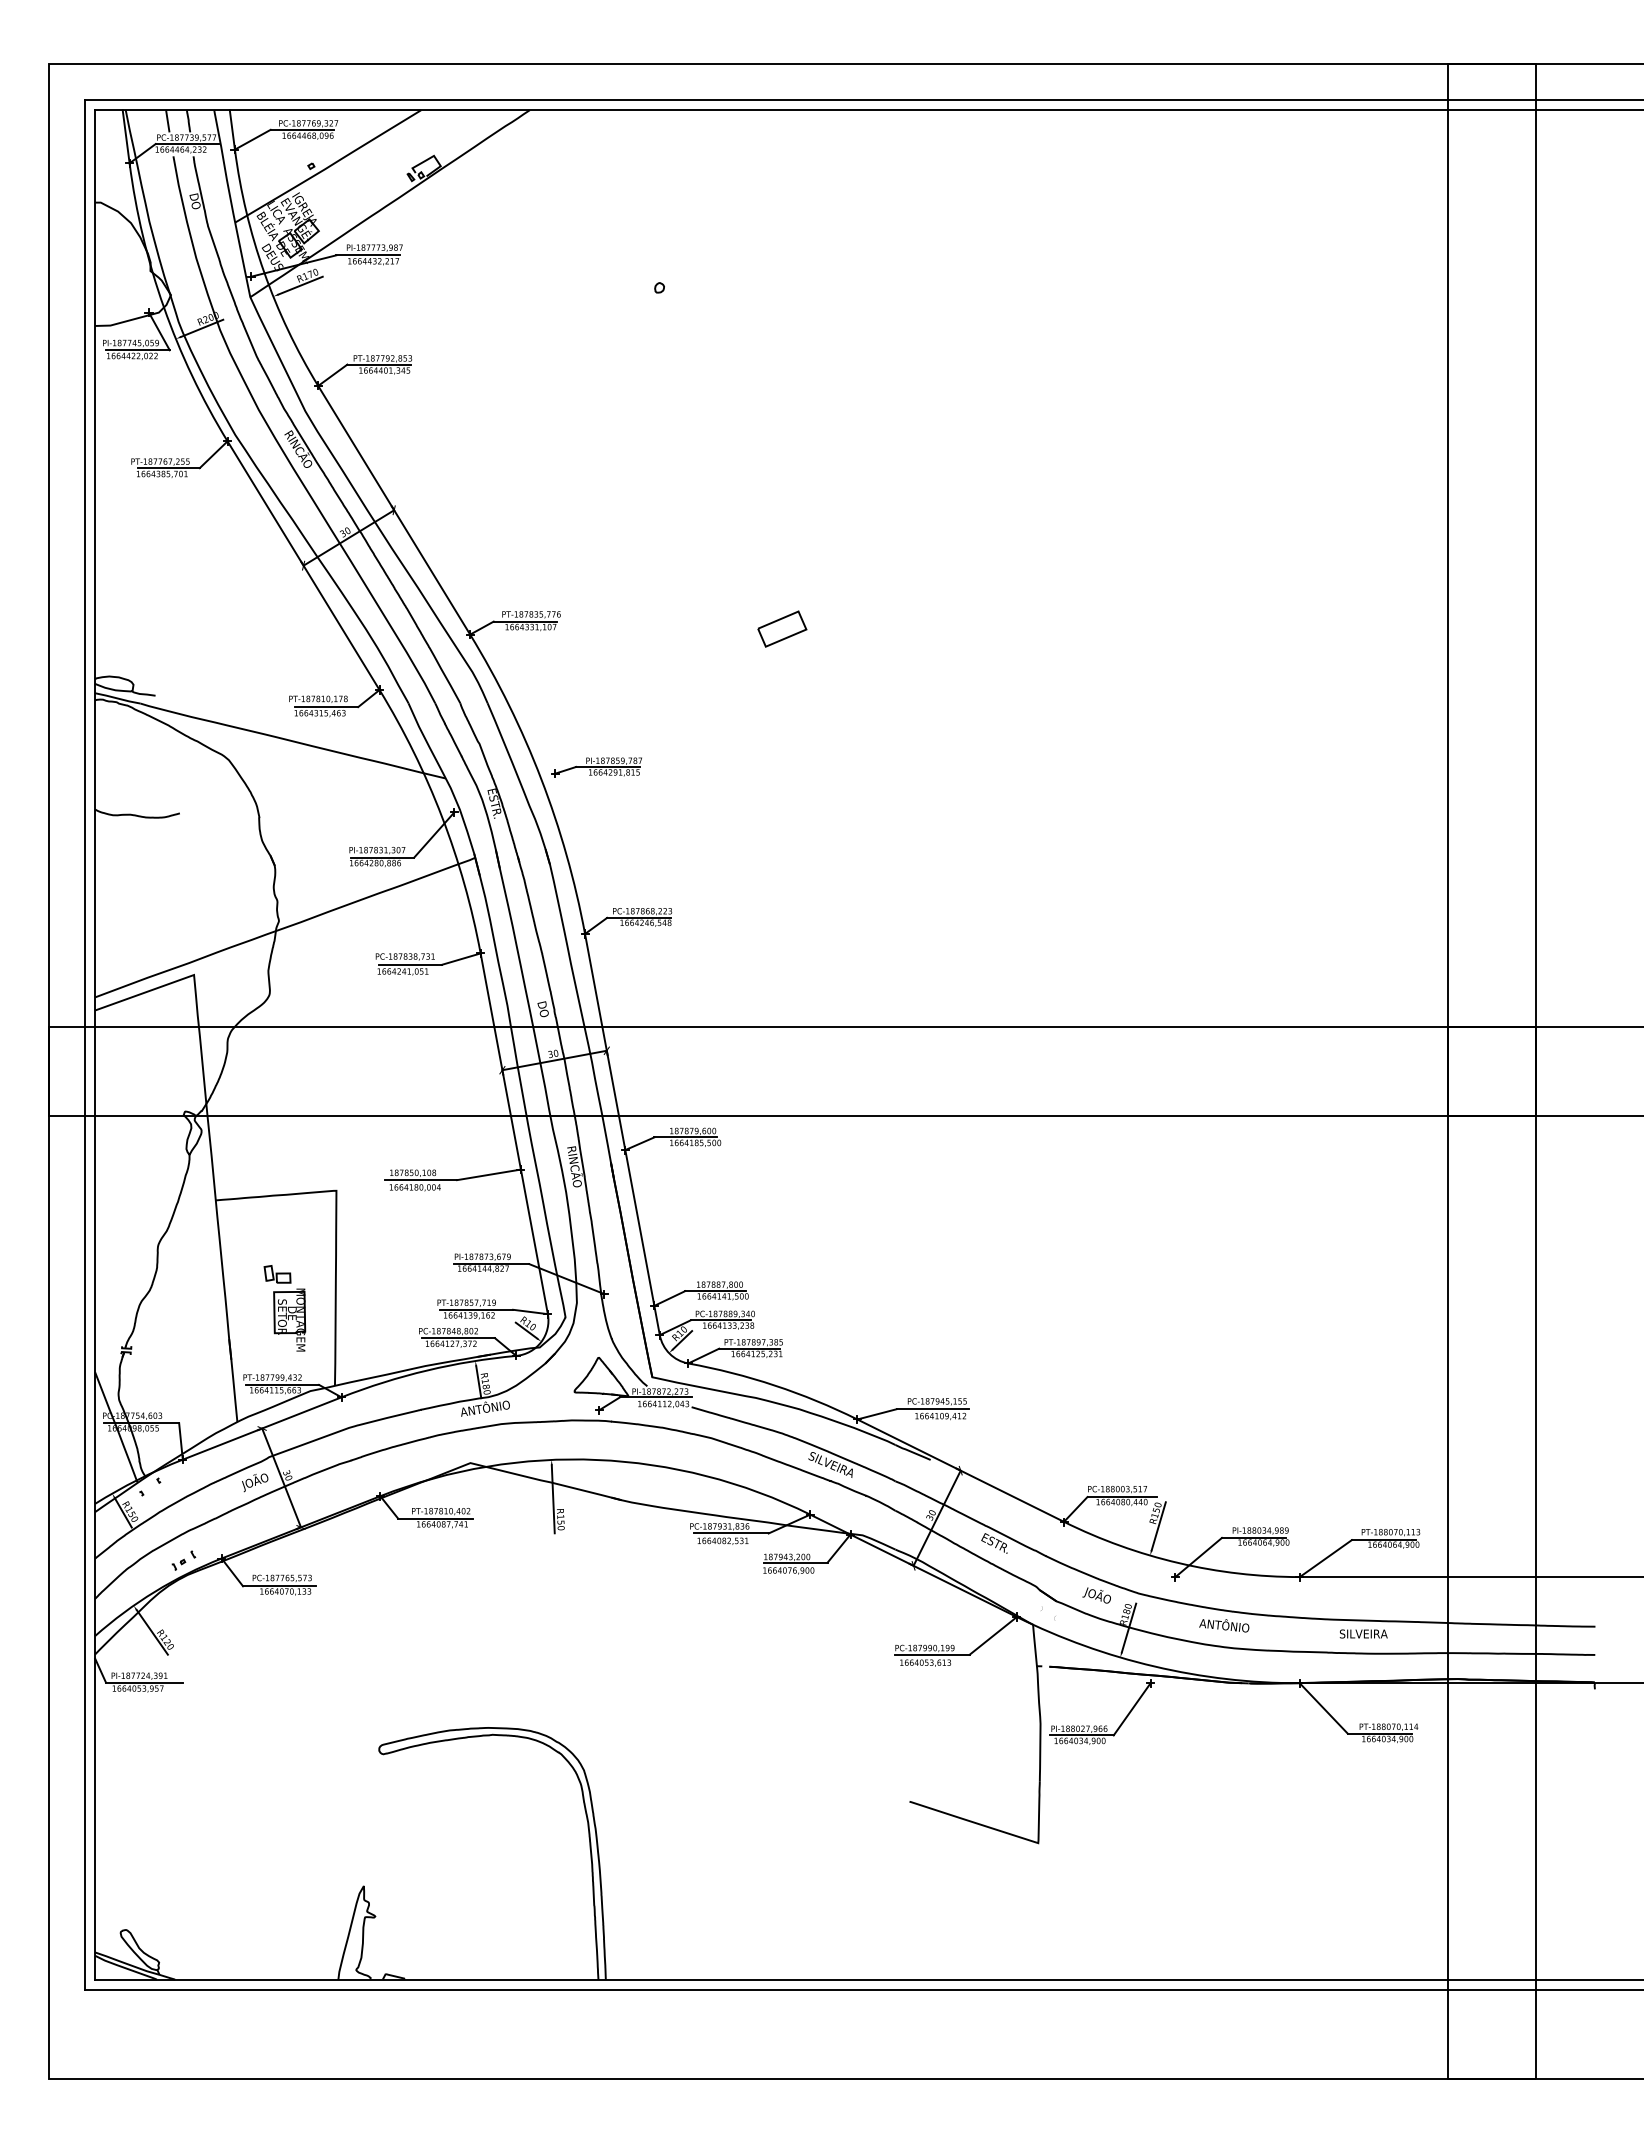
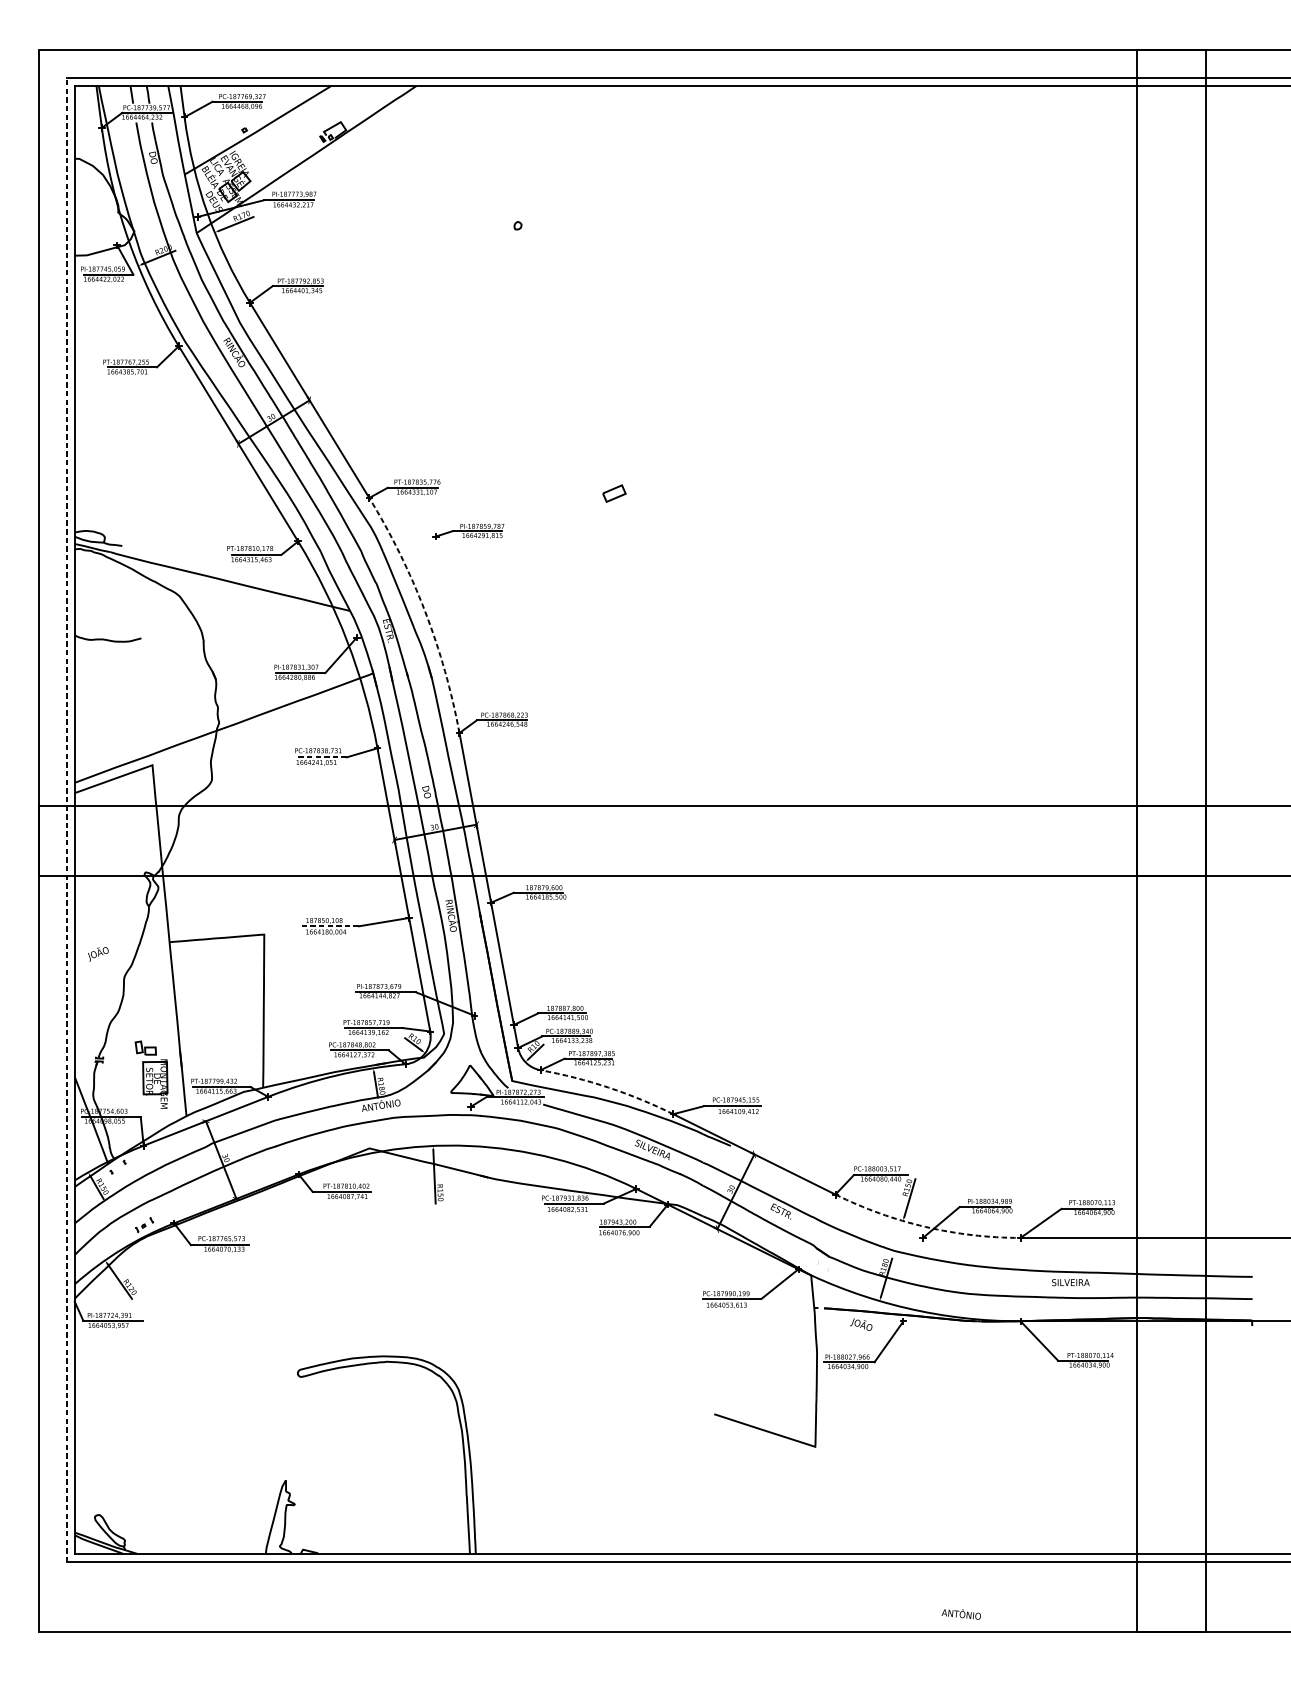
part: (782, 628) -> (614, 493), size x0.6
part: (596, 767) -> (468, 531), moved
arc: (541, 779) -> (425, 611), solid -> dashed
line: (410, 964) -> (322, 756), solid -> dashed
line: (84, 1044) -> (66, 819), solid -> dashed
line: (420, 1180) -> (330, 926), solid -> dashed
part: (284, 1308) -> (151, 1074), moved
arc: (774, 1385) -> (608, 1087), solid -> dashed
text: (255, 1482) -> (98, 954), moved
arc: (1178, 1563) -> (925, 1227), solid -> dashed
text: (1096, 1595) -> (861, 1324), moved
text: (1224, 1625) -> (961, 1614), moved

